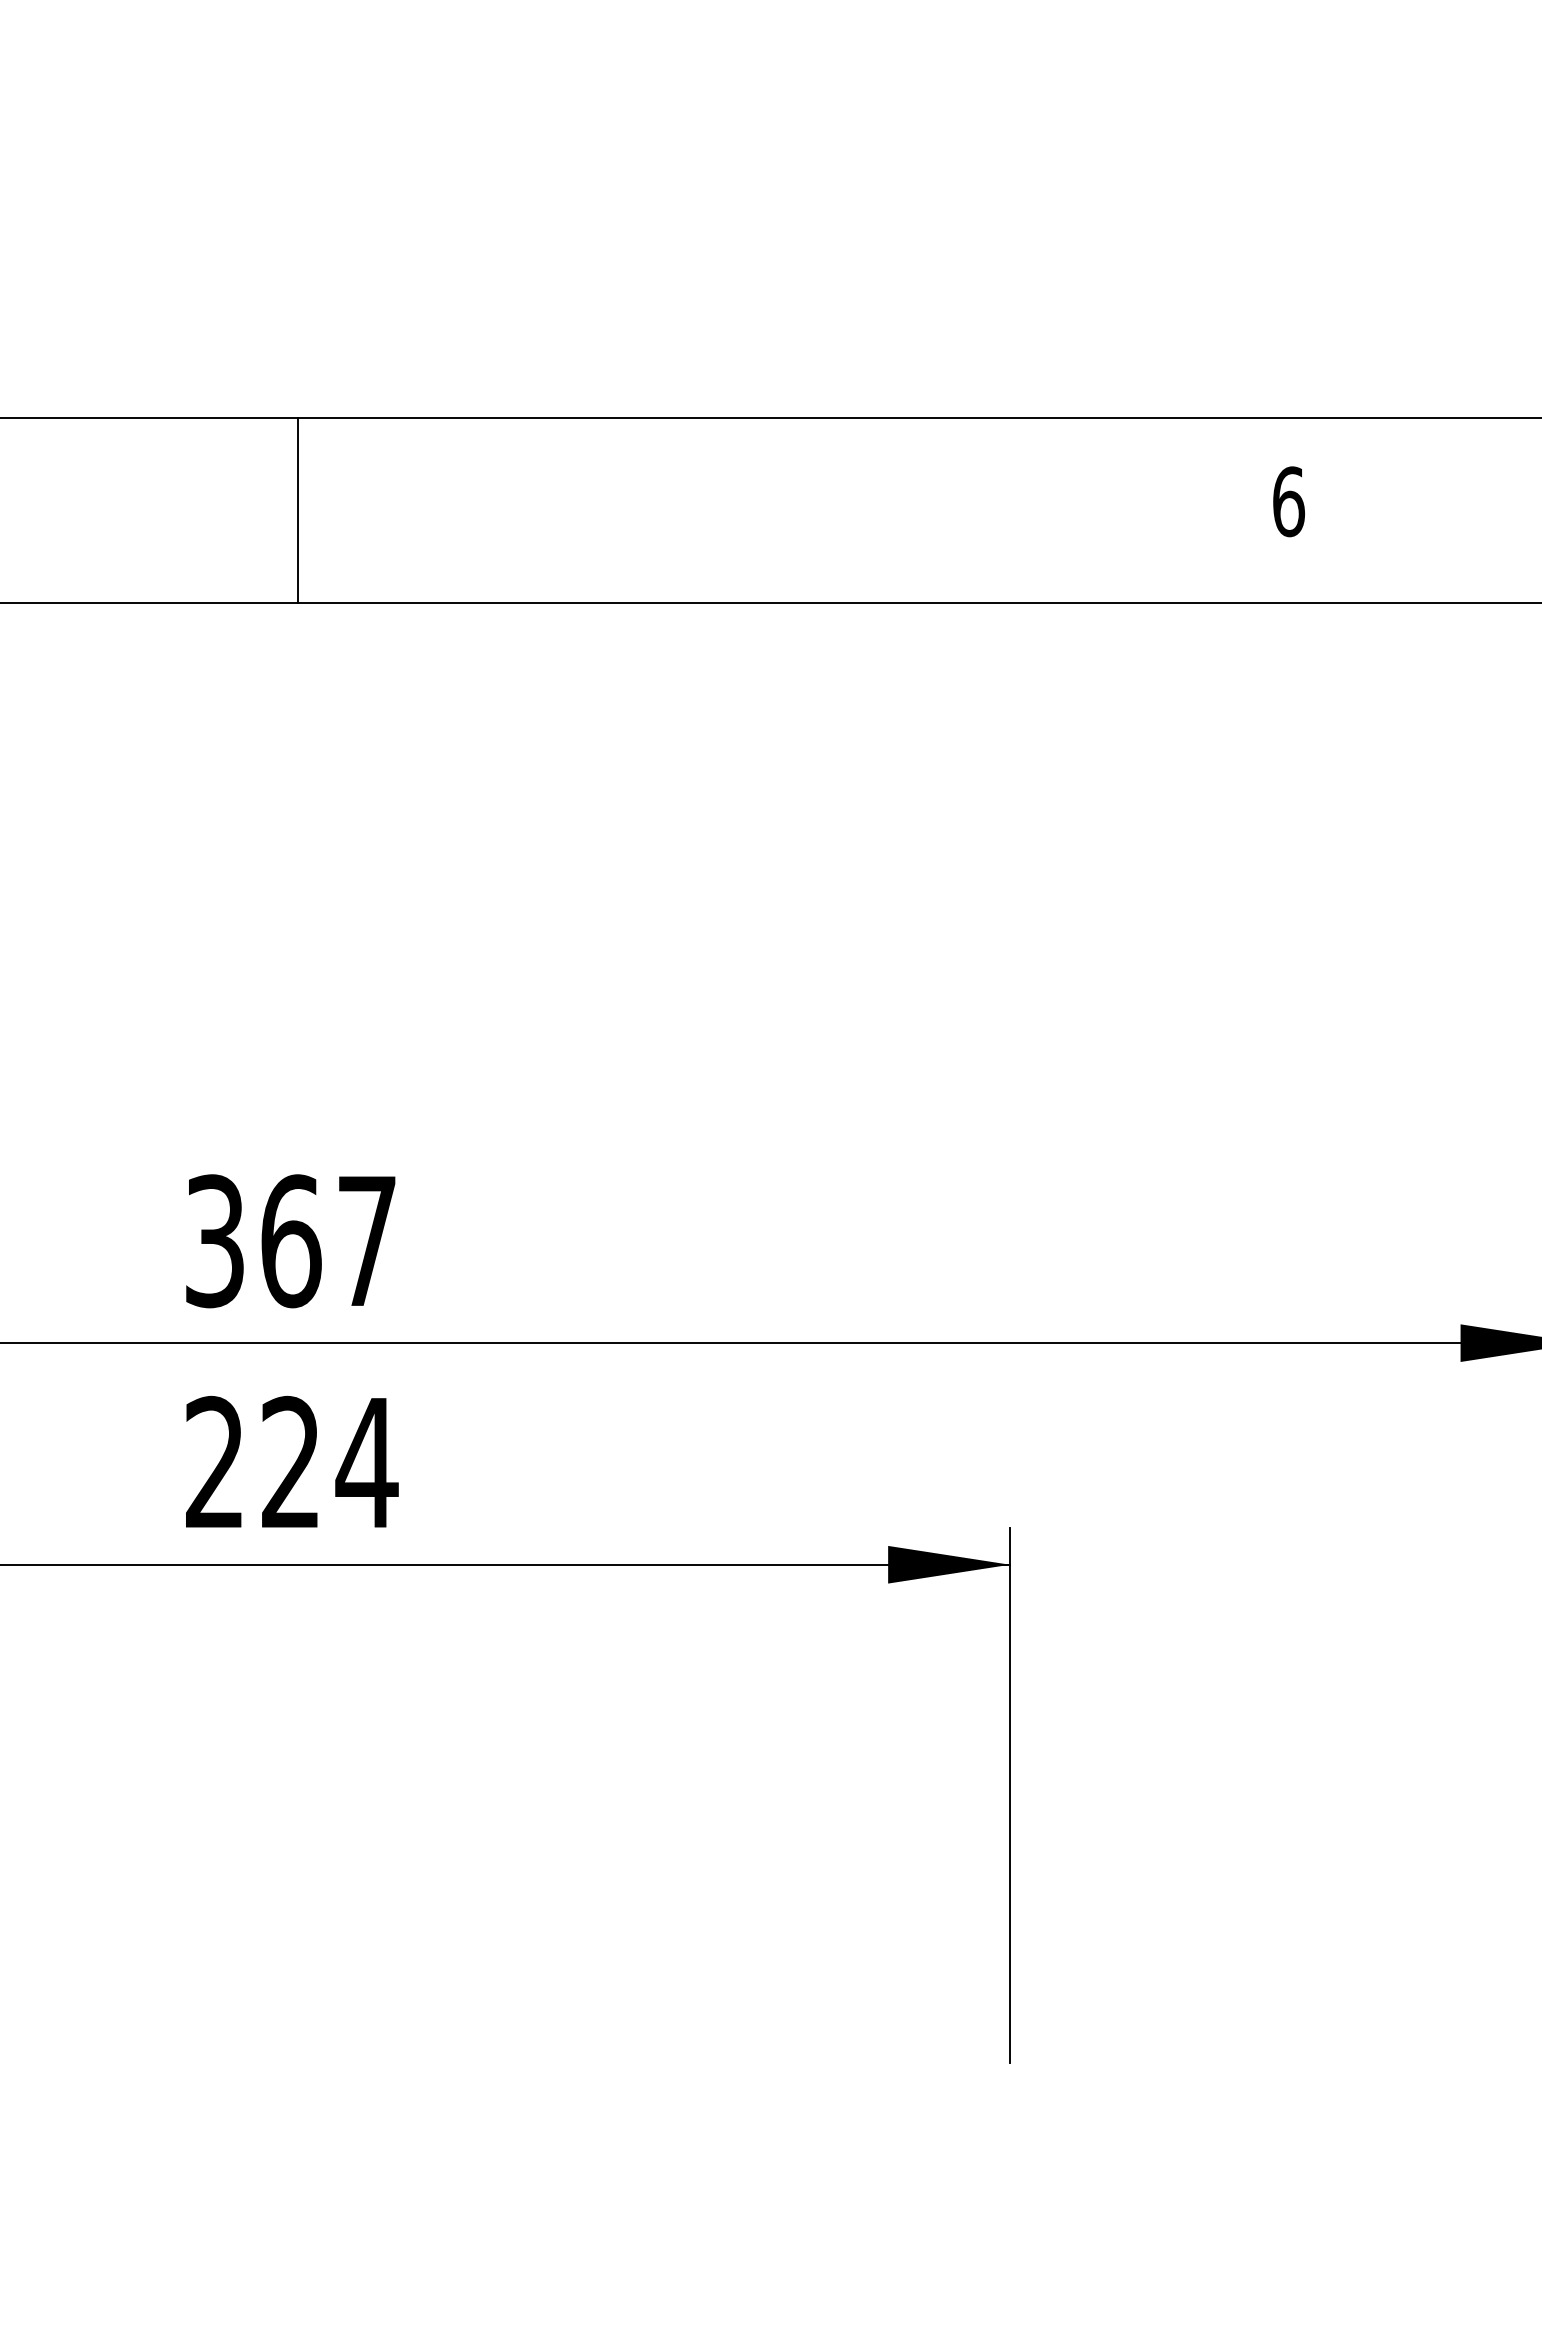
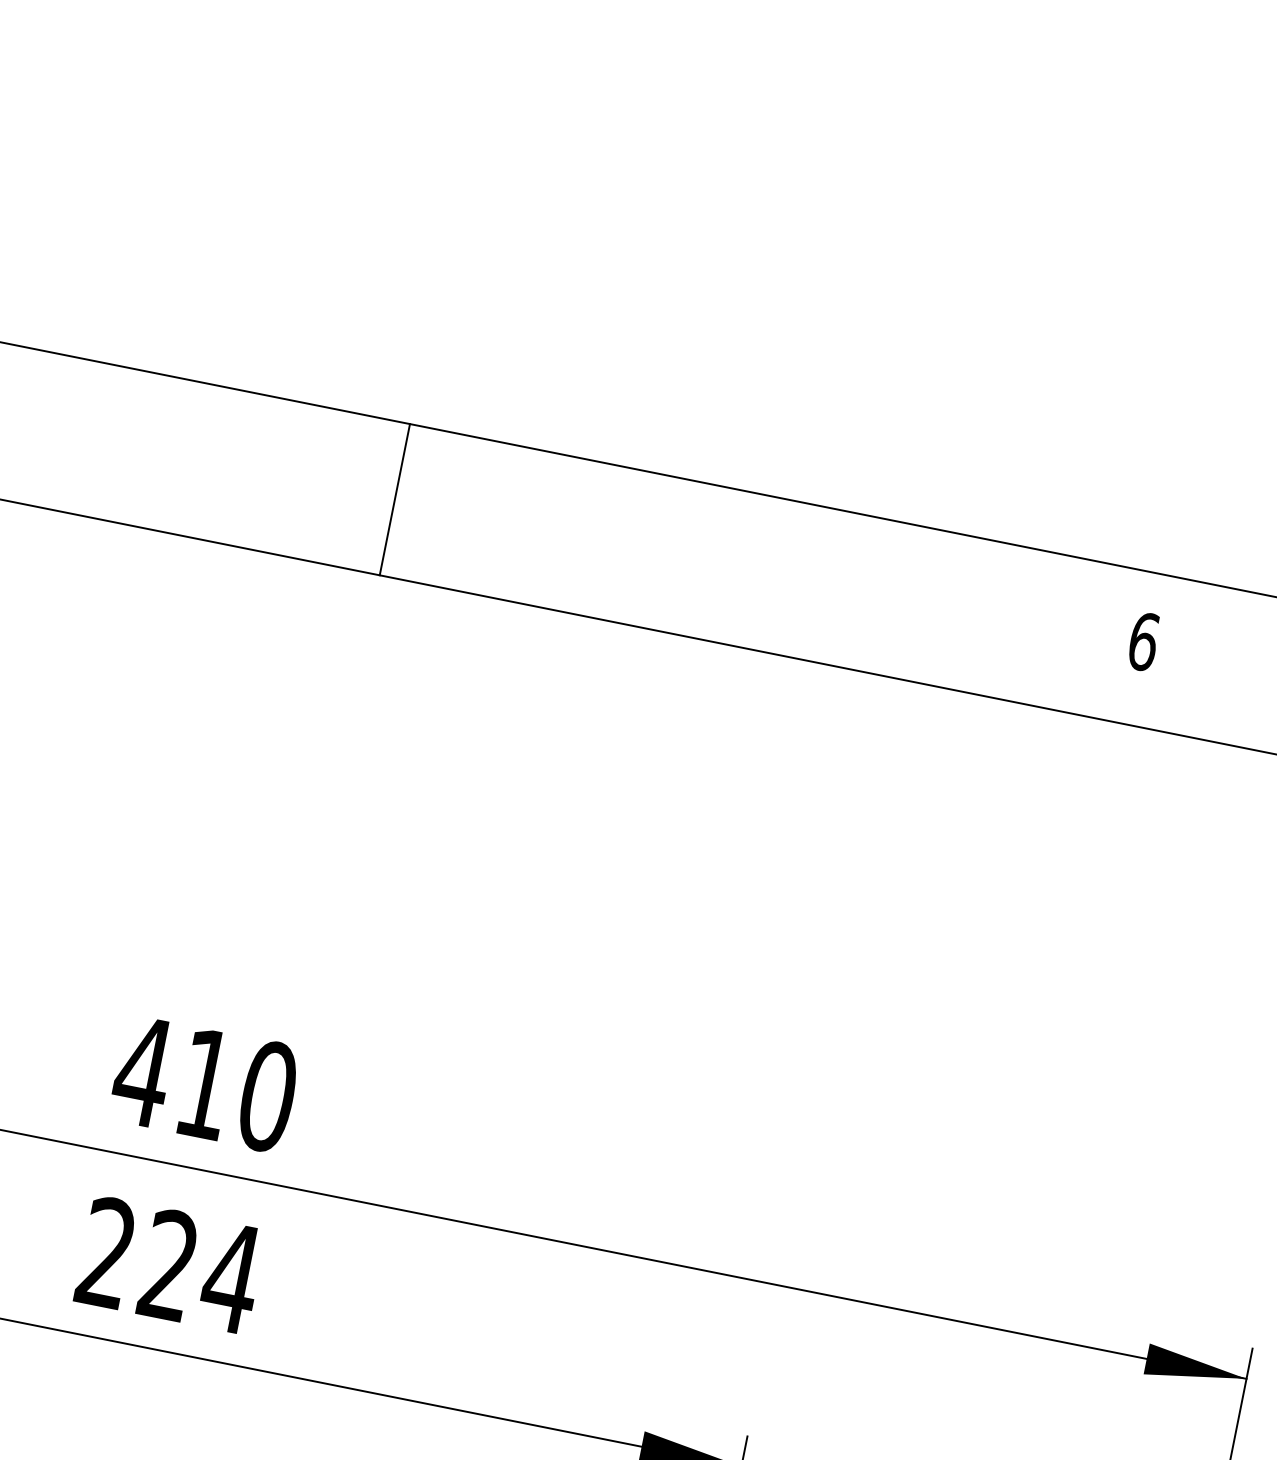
line: (298, 510) -> (395, 499), moved
text: (290, 1241) -> (205, 1084), 367 -> 410

